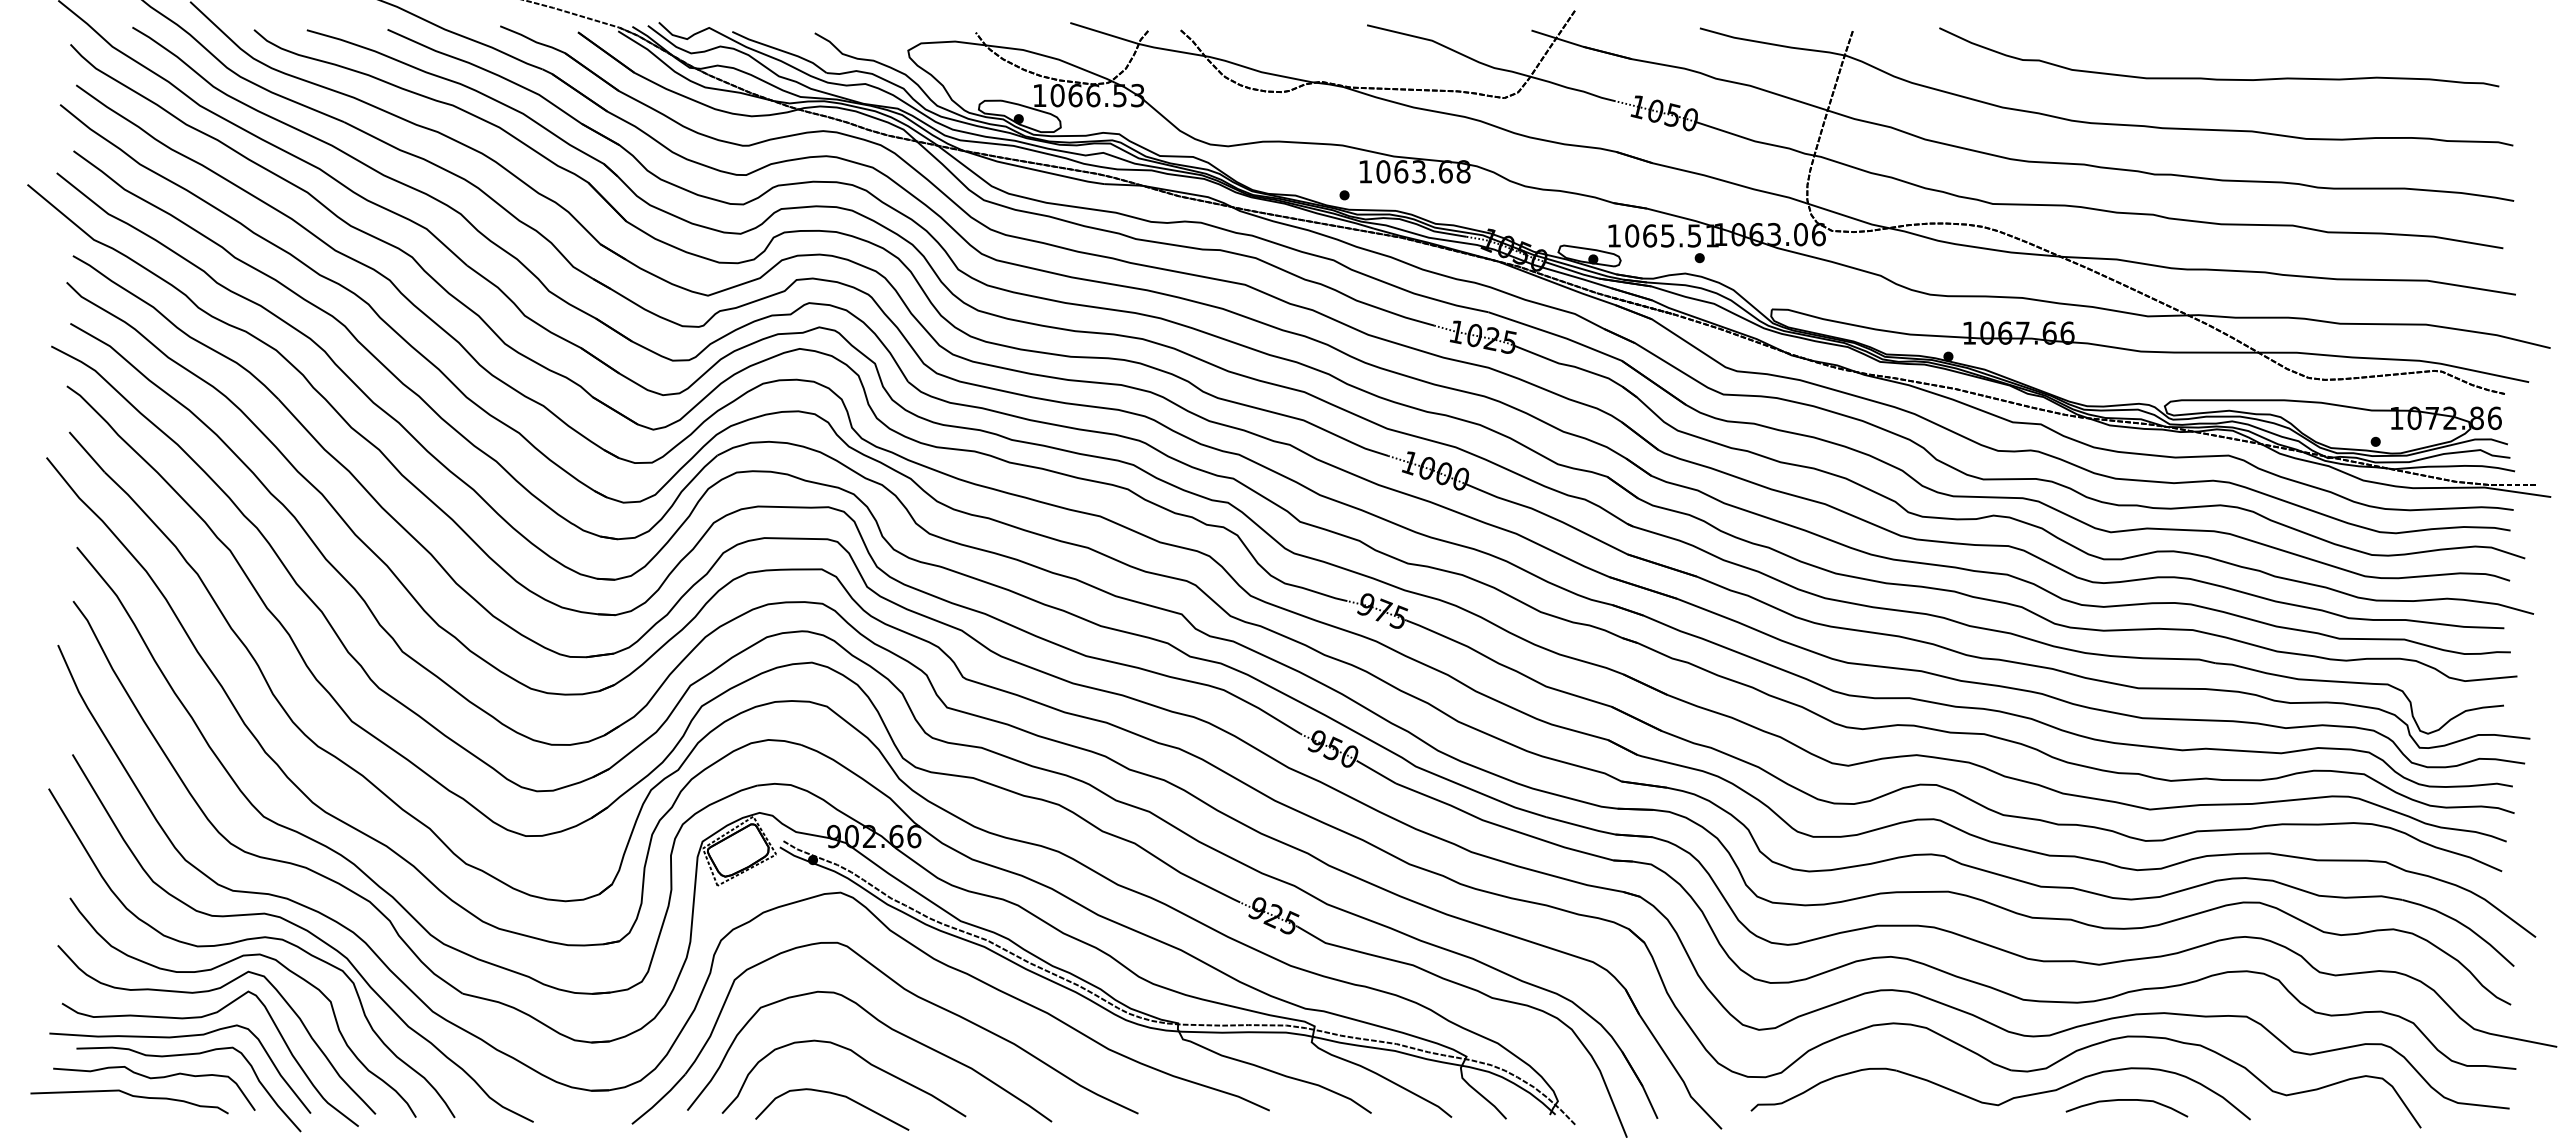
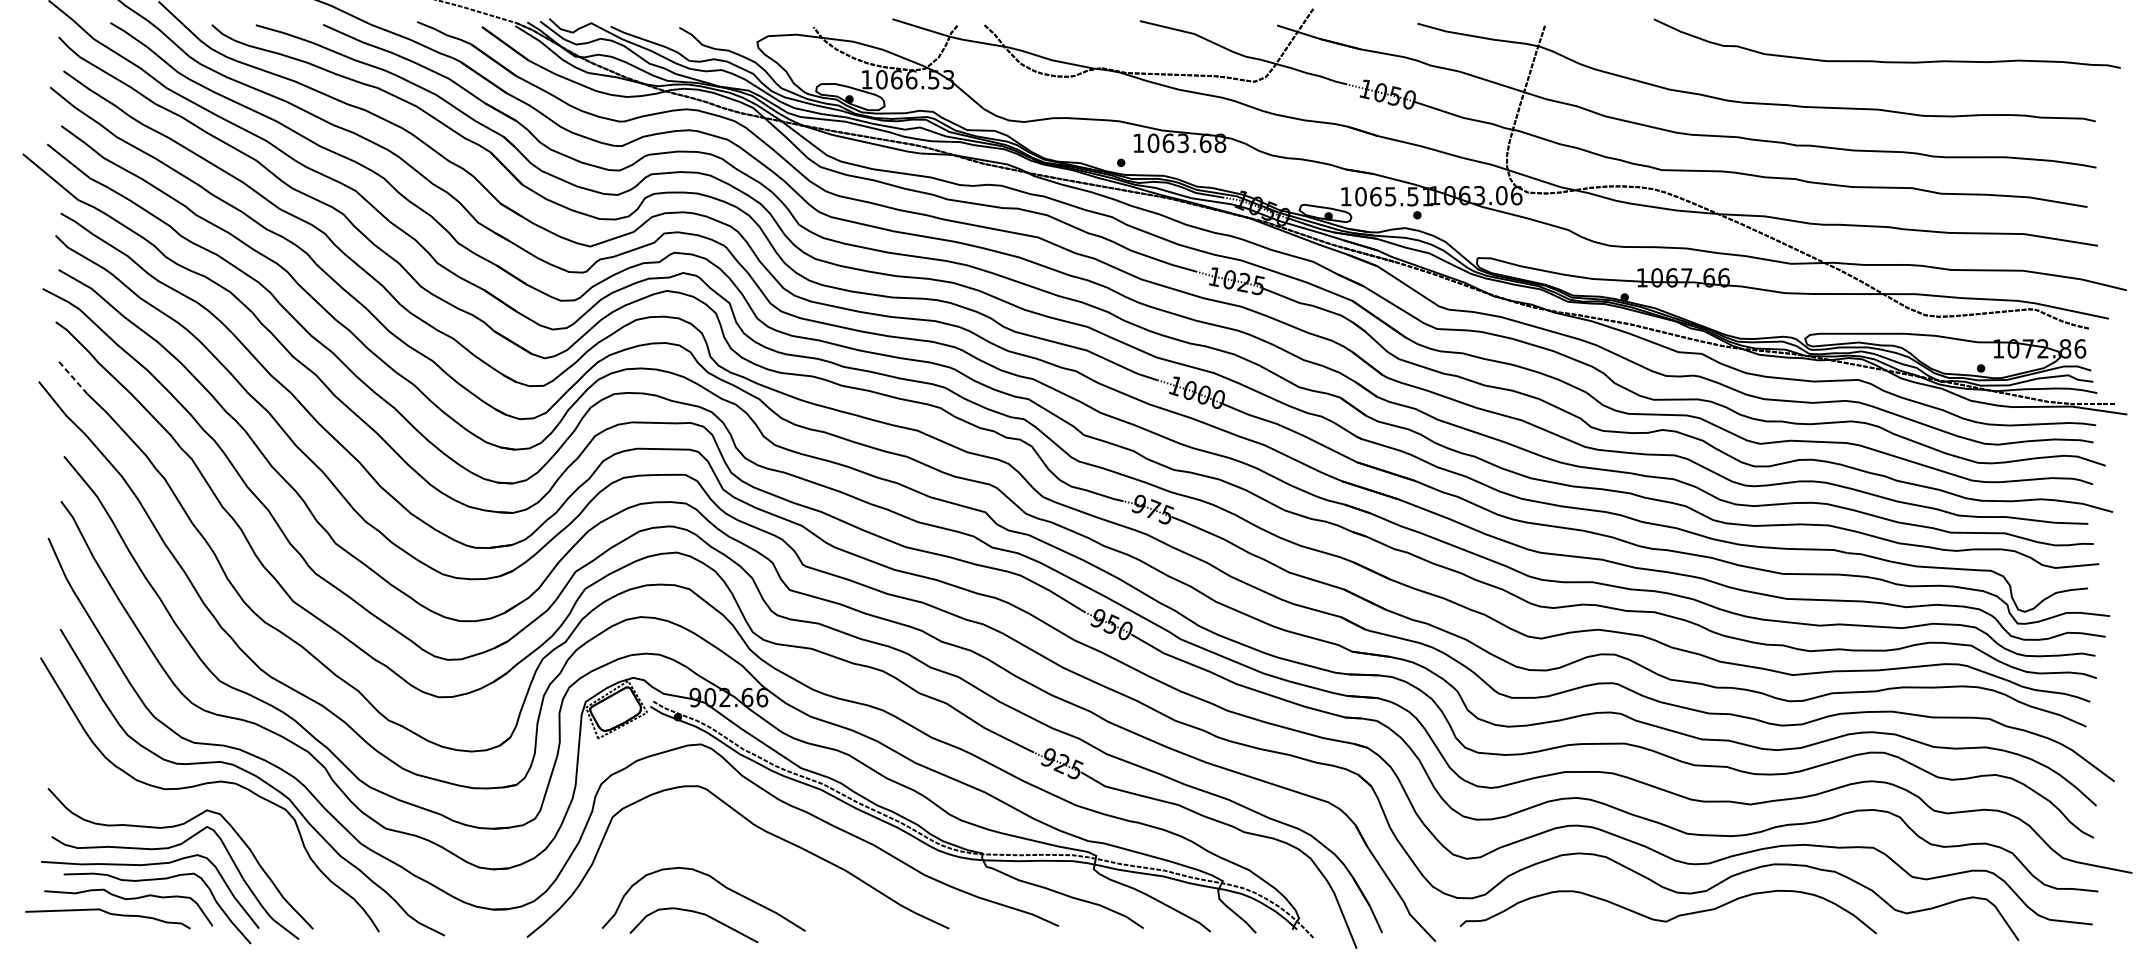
curve: (2219, 78) -> (1887, 61), moved
line: (87, 452) -> (72, 377), solid -> dashed
curve: (221, 966) -> (184, 805), removed
curve: (887, 1027) -> (740, 856), removed
curve: (2126, 1100) -> (1773, 917), removed

